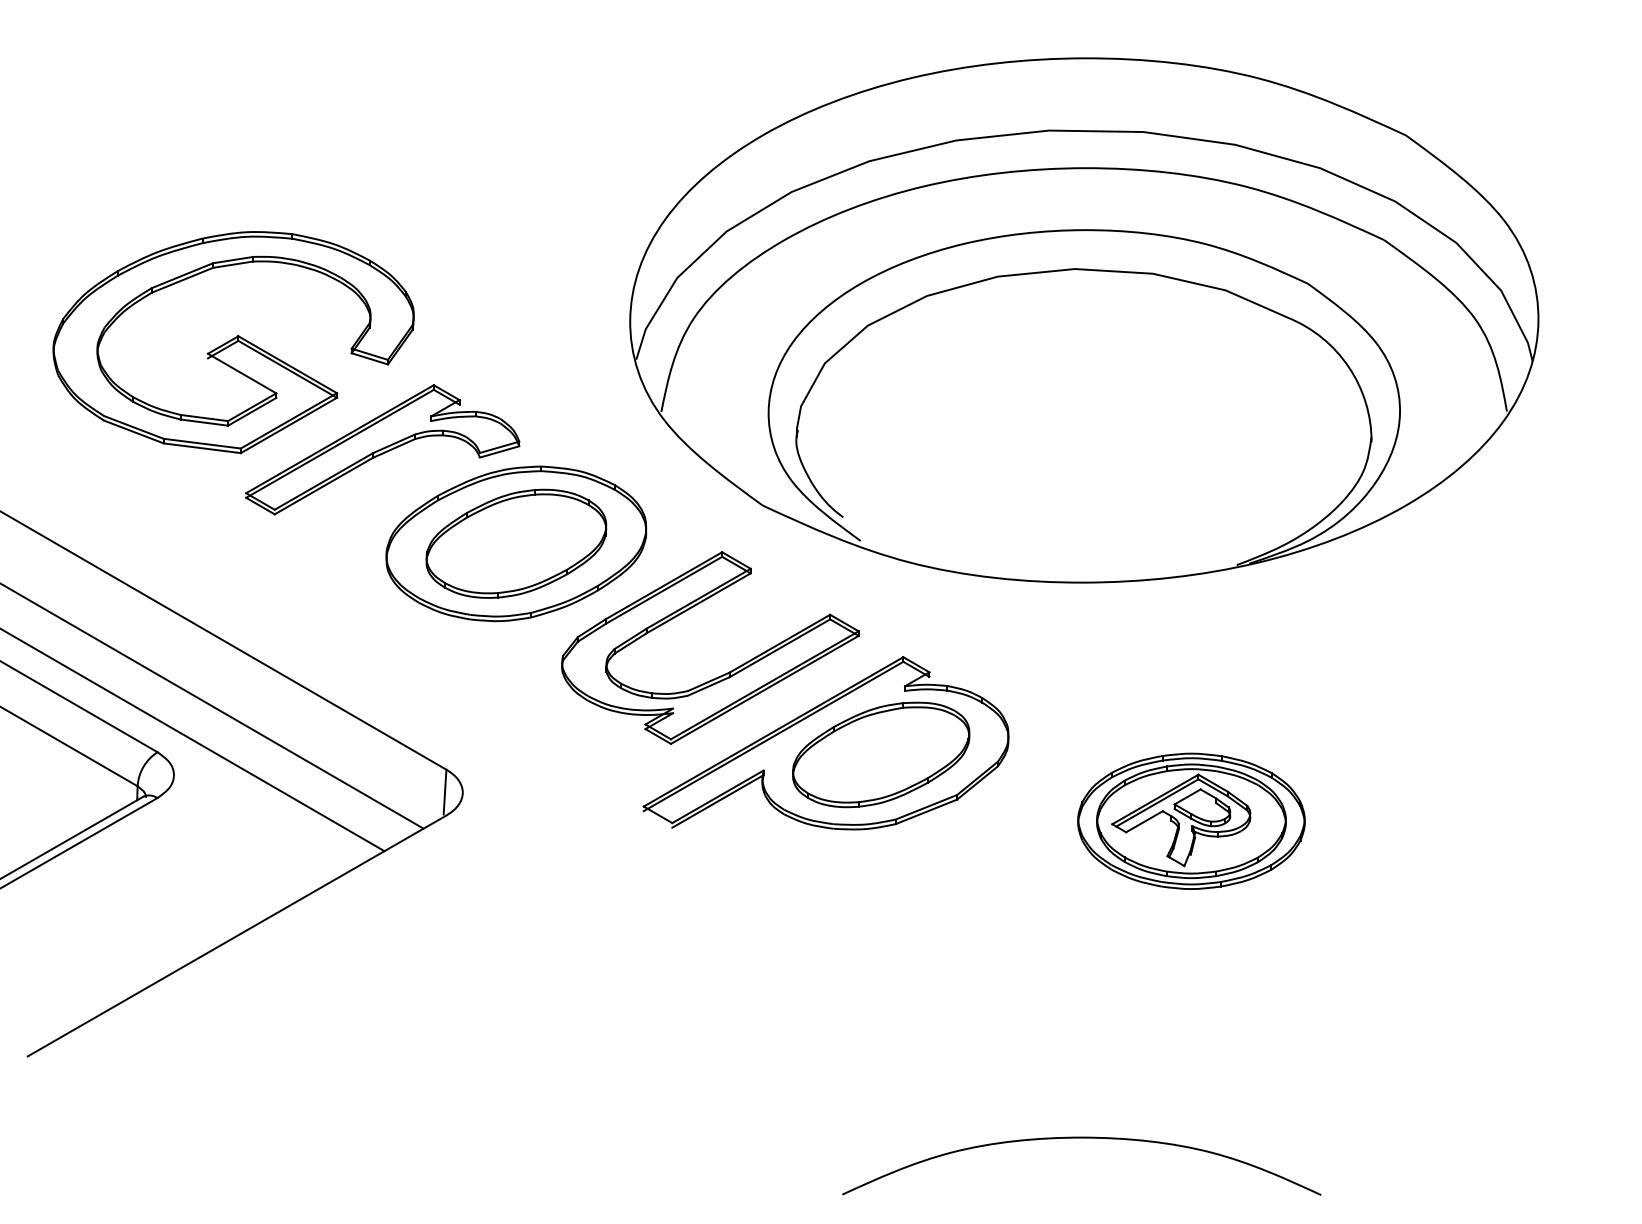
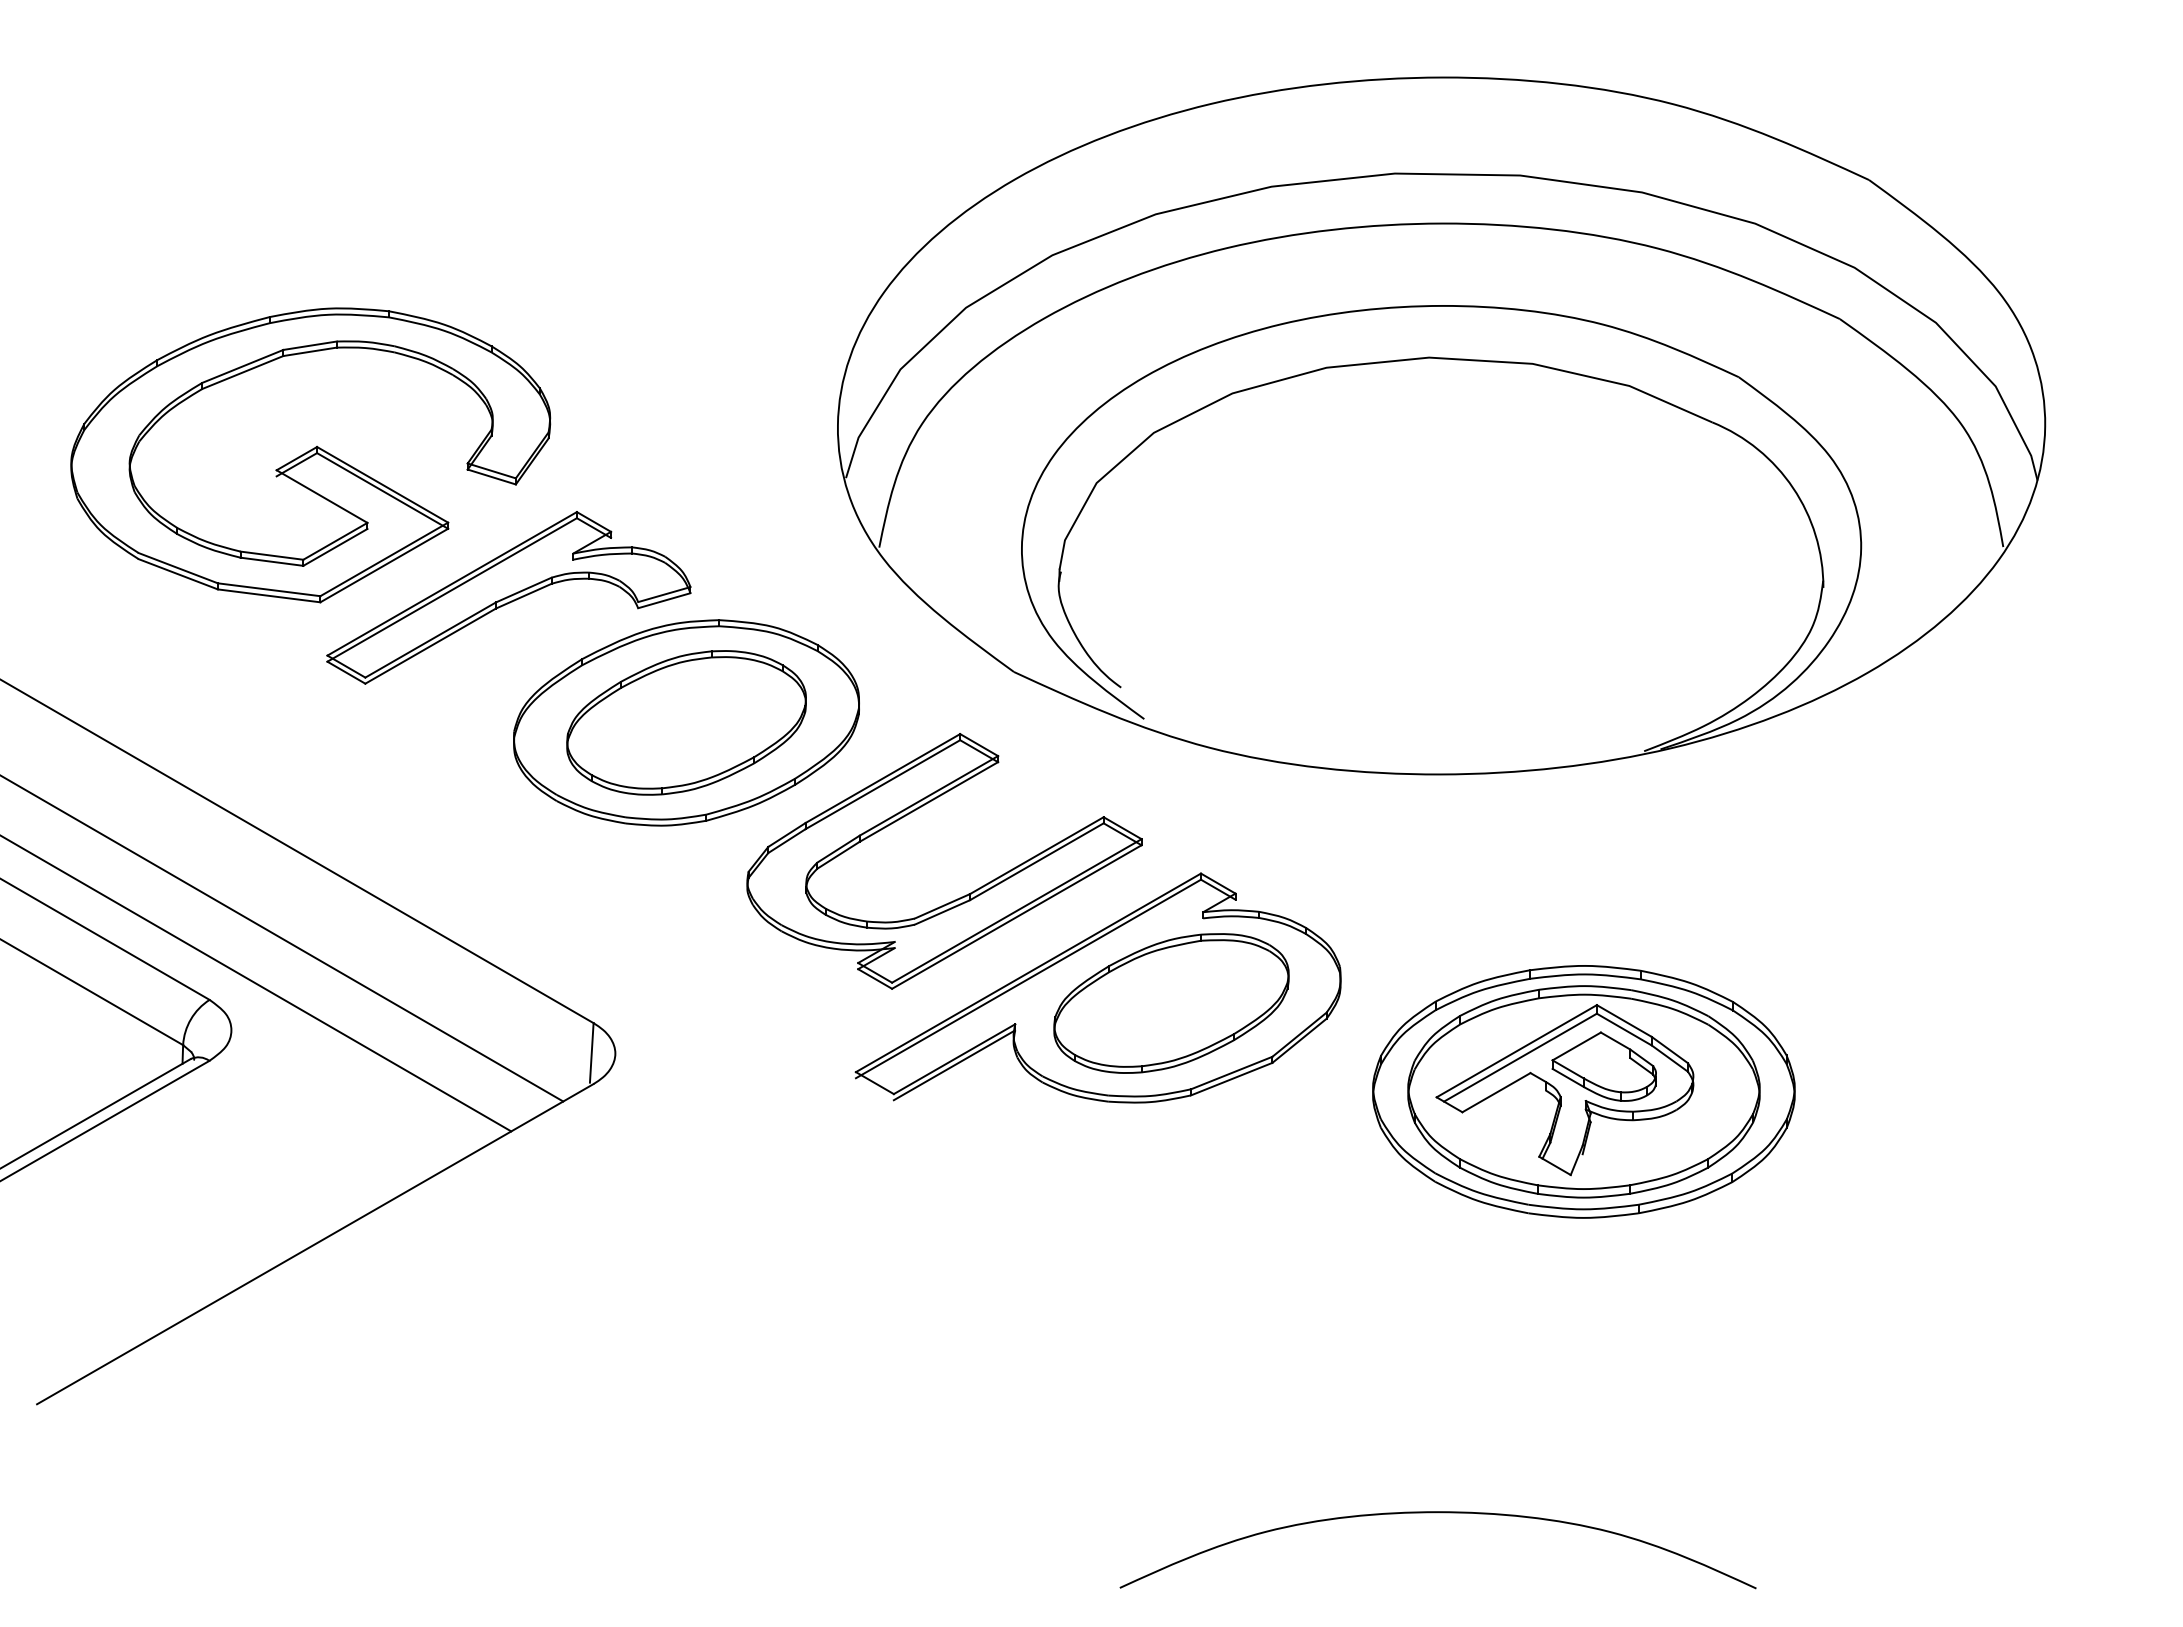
part: (1191, 821) -> (1583, 1091), size x1.4

